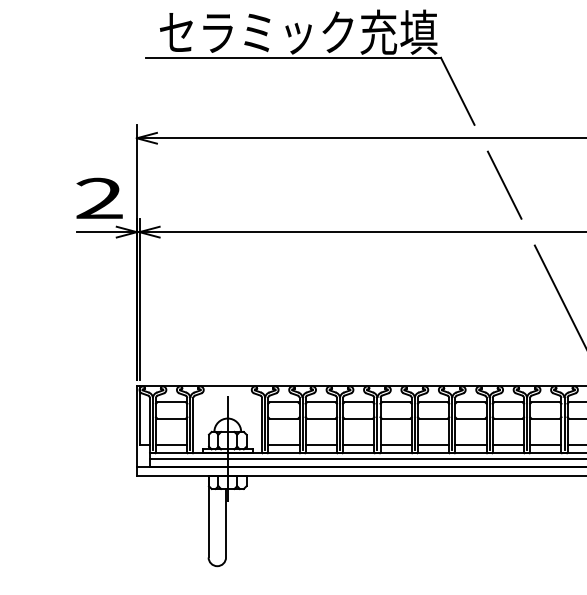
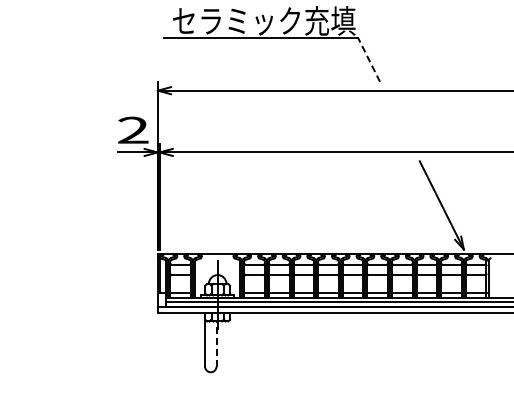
line: (458, 90) -> (369, 59), solid -> dashed
line: (504, 185) -> (399, 121), removed
line: (225, 523) -> (216, 344), solid -> dashed

